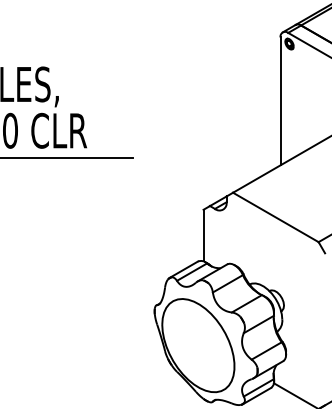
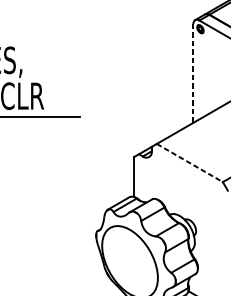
line: (280, 101) -> (193, 73), solid -> dashed
line: (276, 217) -> (190, 163), solid -> dashed

